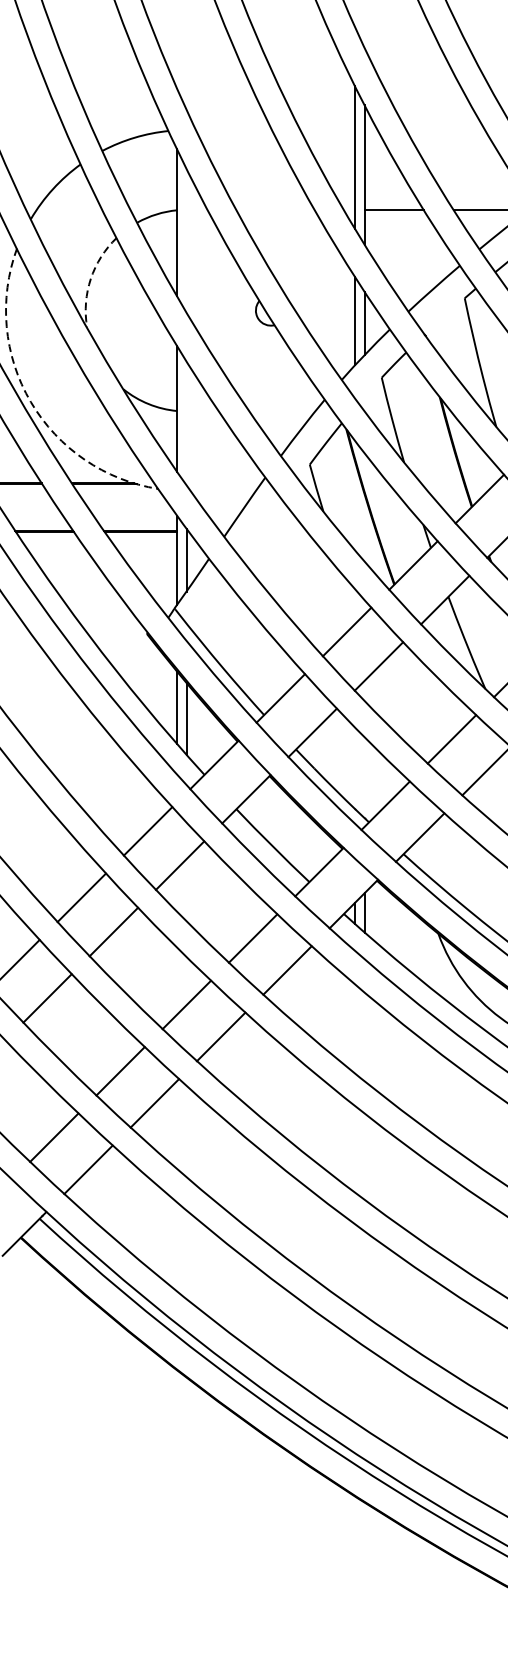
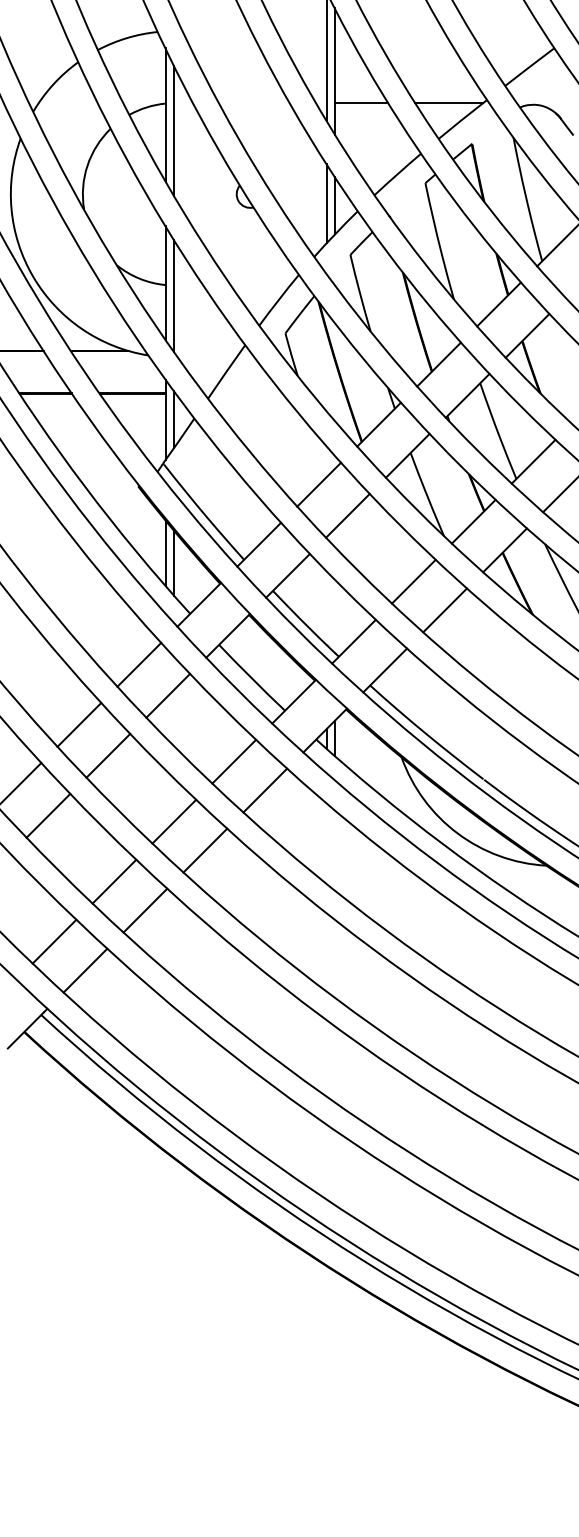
line: (185, 240) -> (173, 130), added
arc: (90, 278) -> (87, 165), dashed -> solid
arc: (31, 401) -> (33, 276), dashed -> solid
line: (185, 422) -> (173, 295), added

